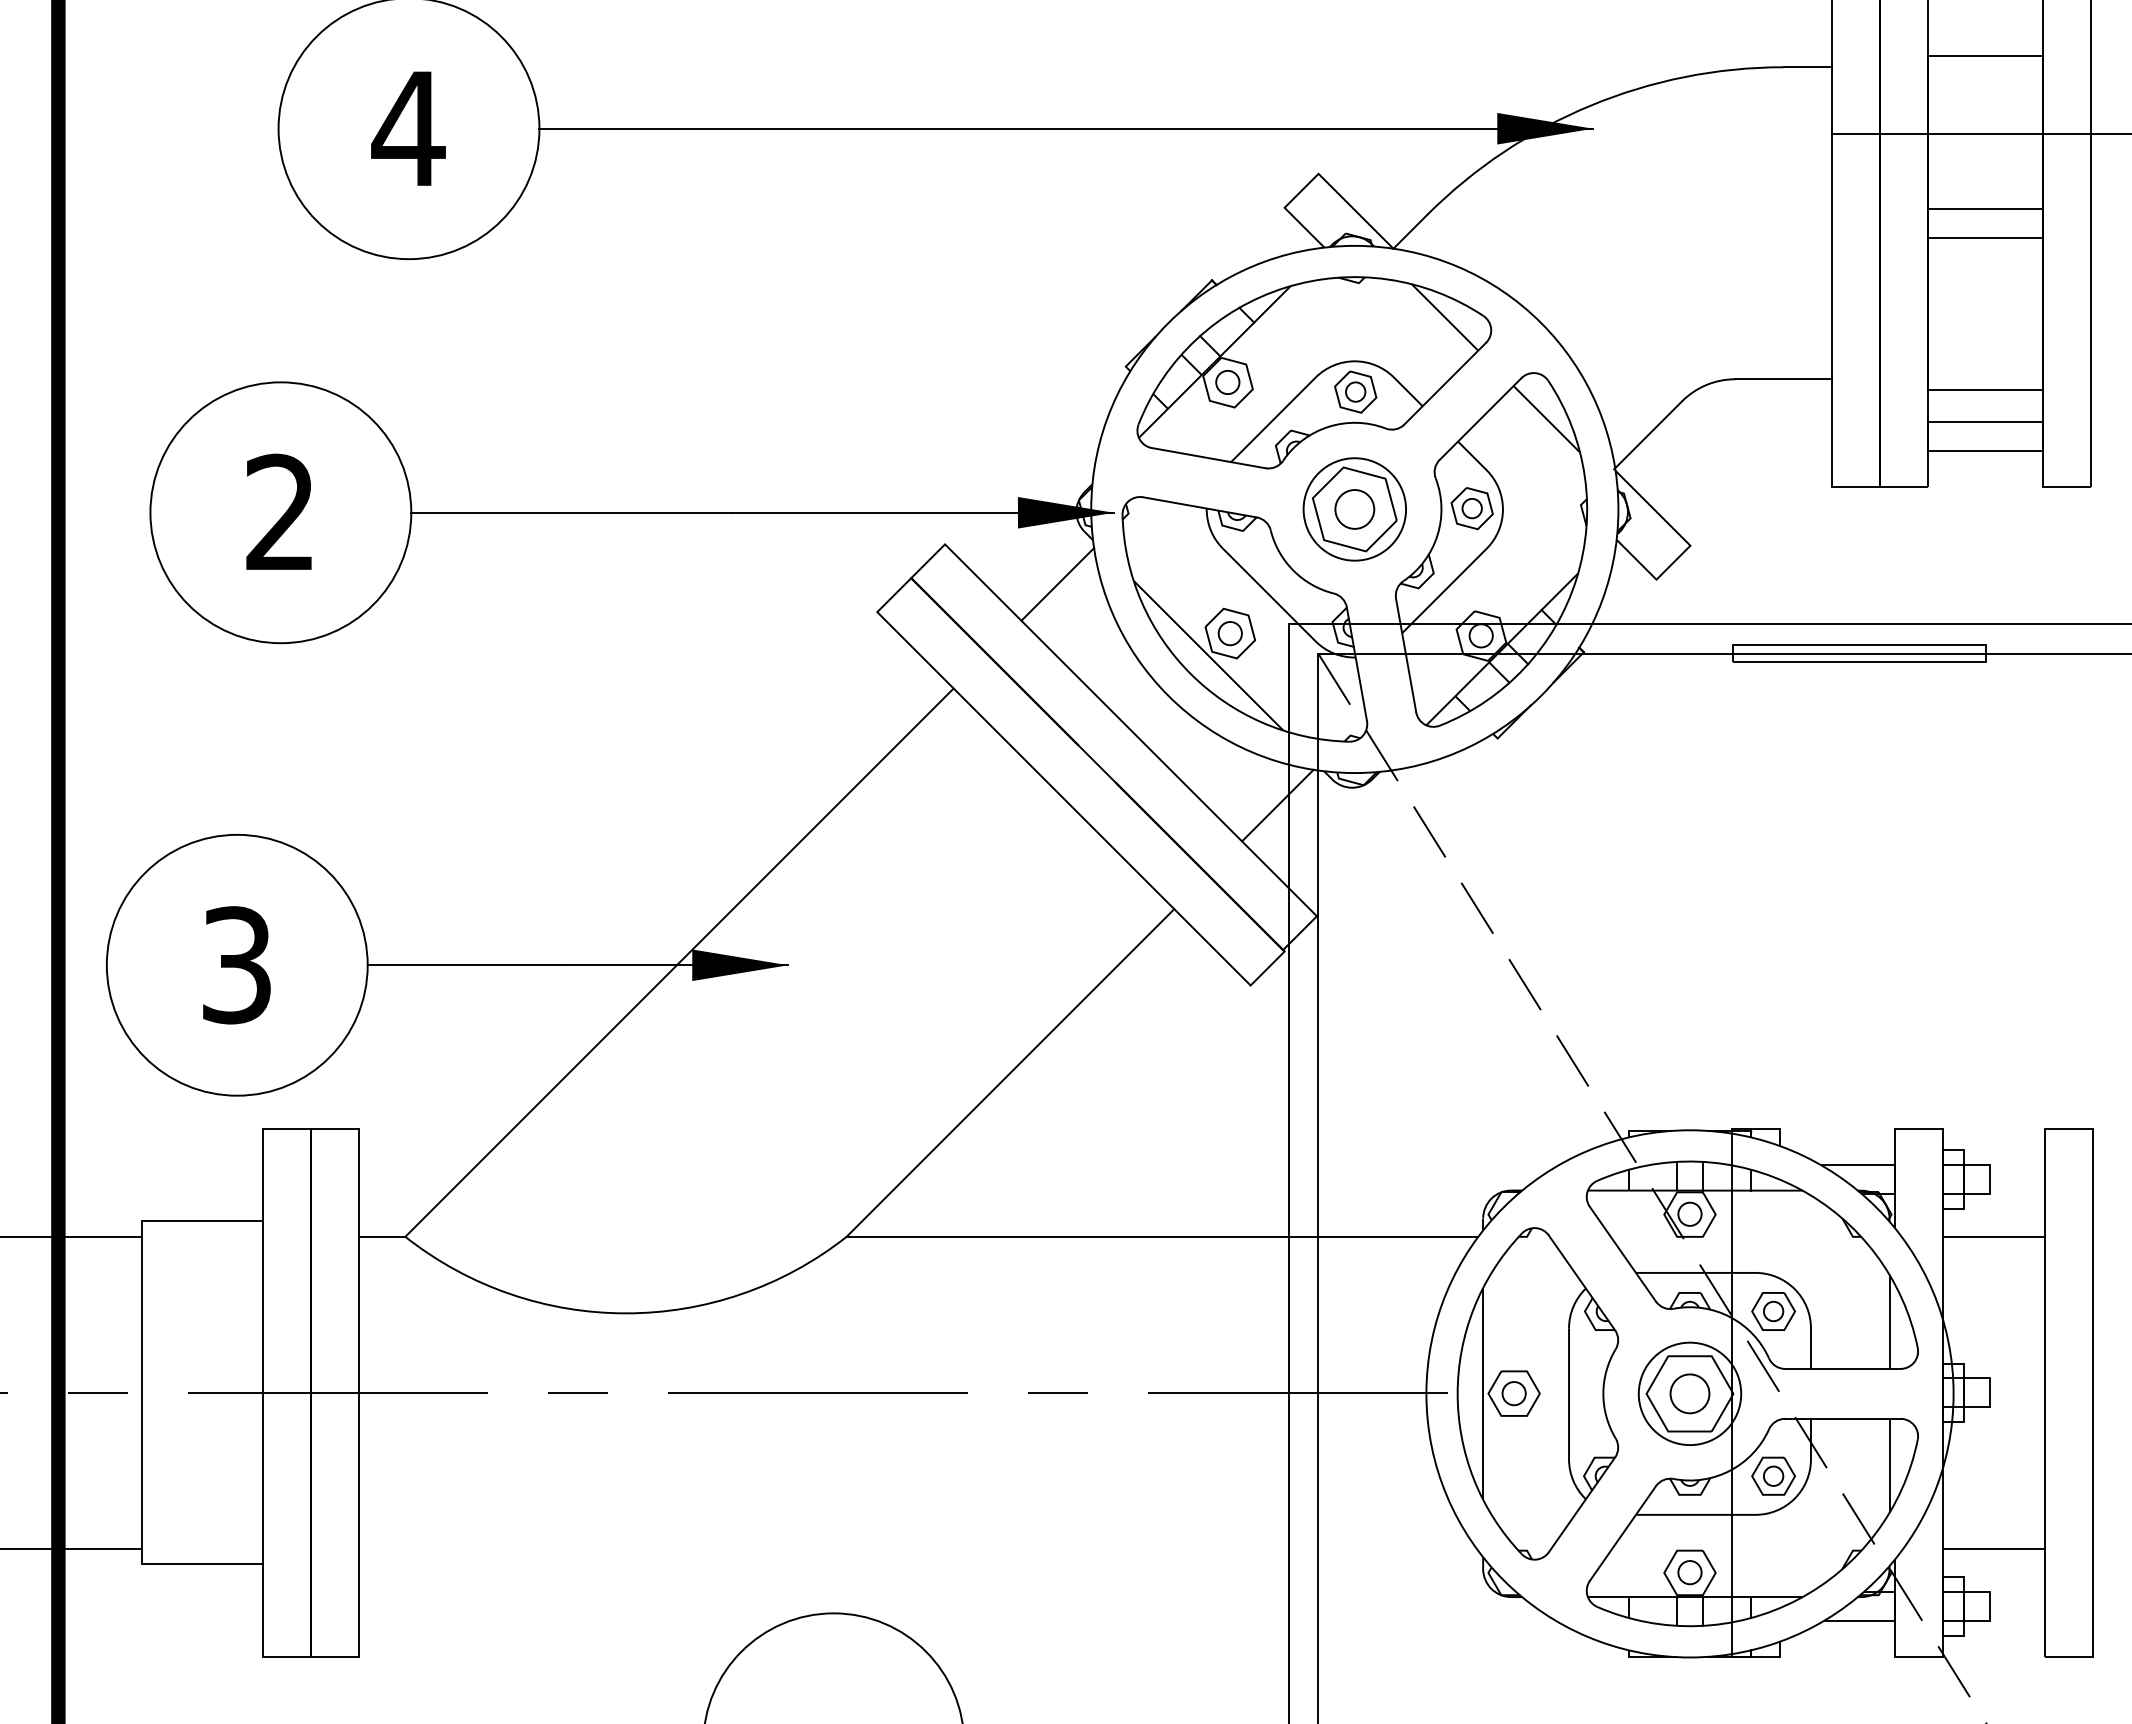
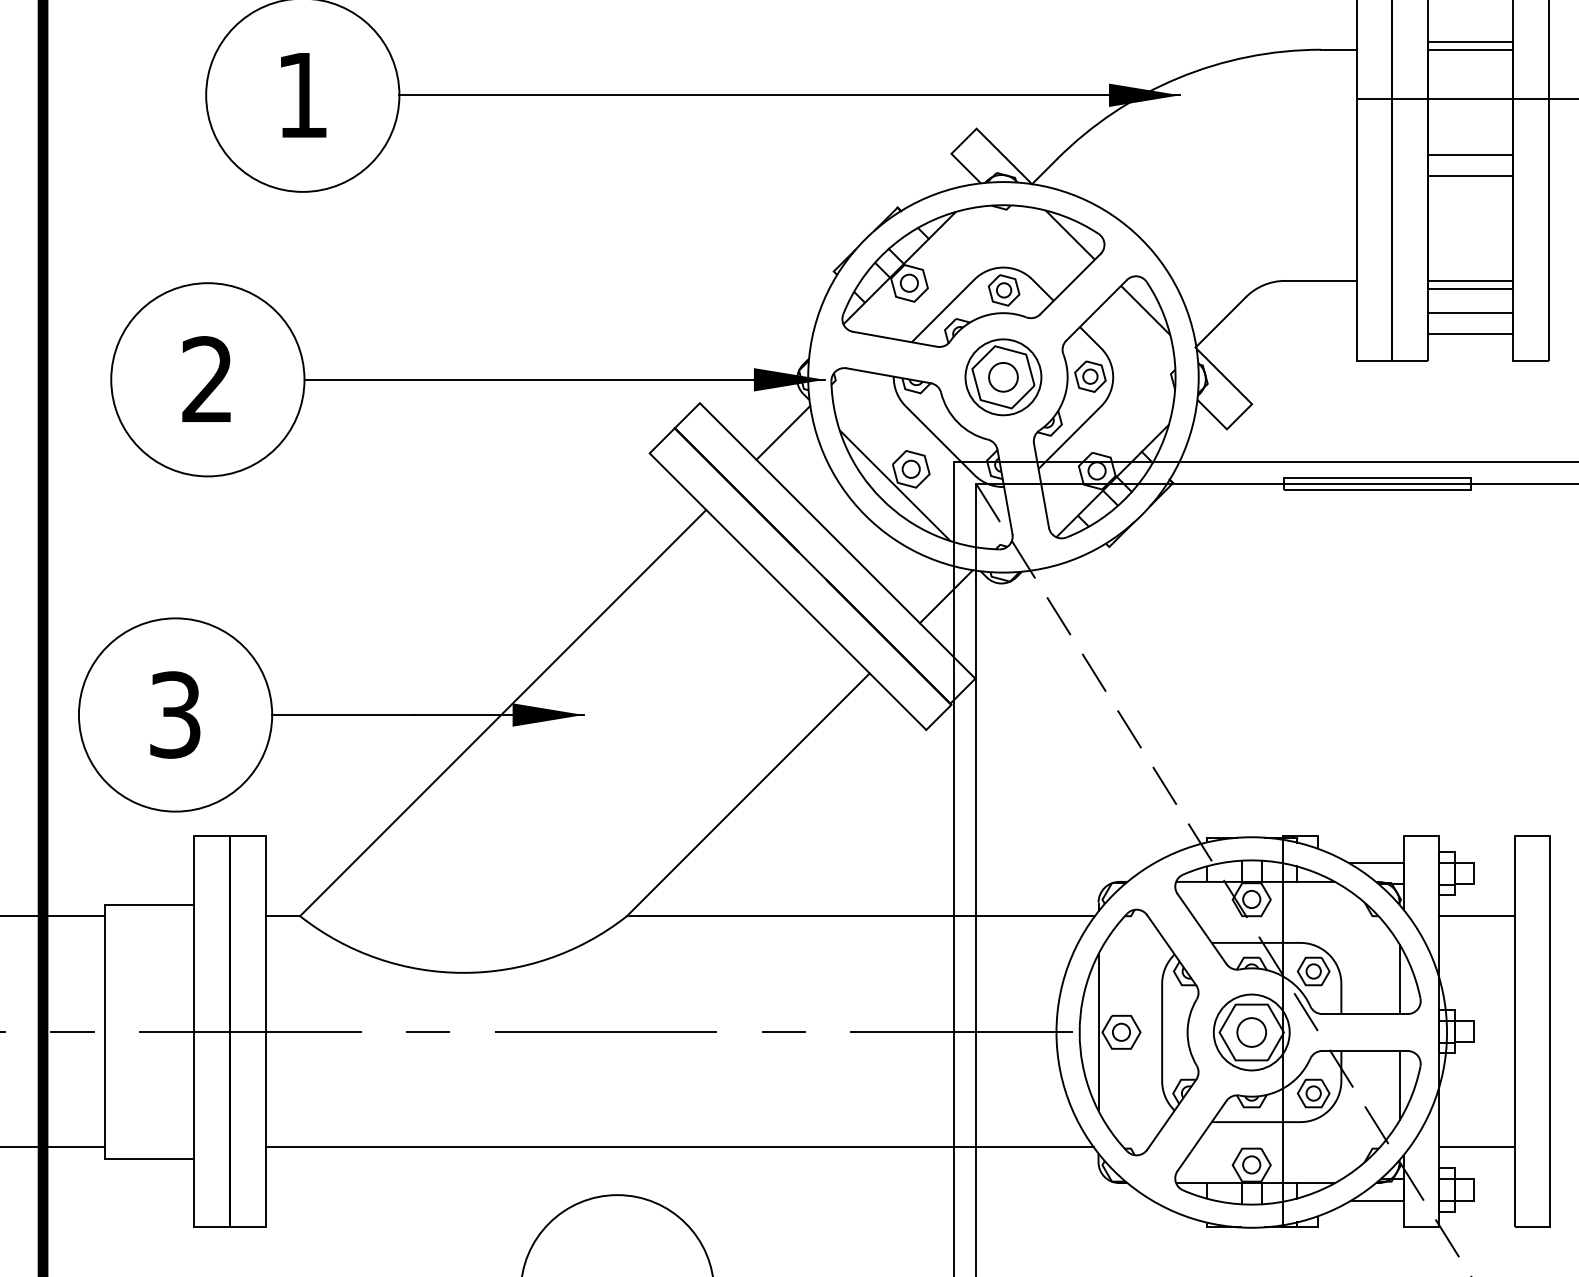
line: (1984, 67) -> (1469, 49), added
text: (408, 128) -> (302, 95), 4 -> 1
line: (1984, 379) -> (1469, 281), added
line: (917, 1548) -> (679, 1147), added

